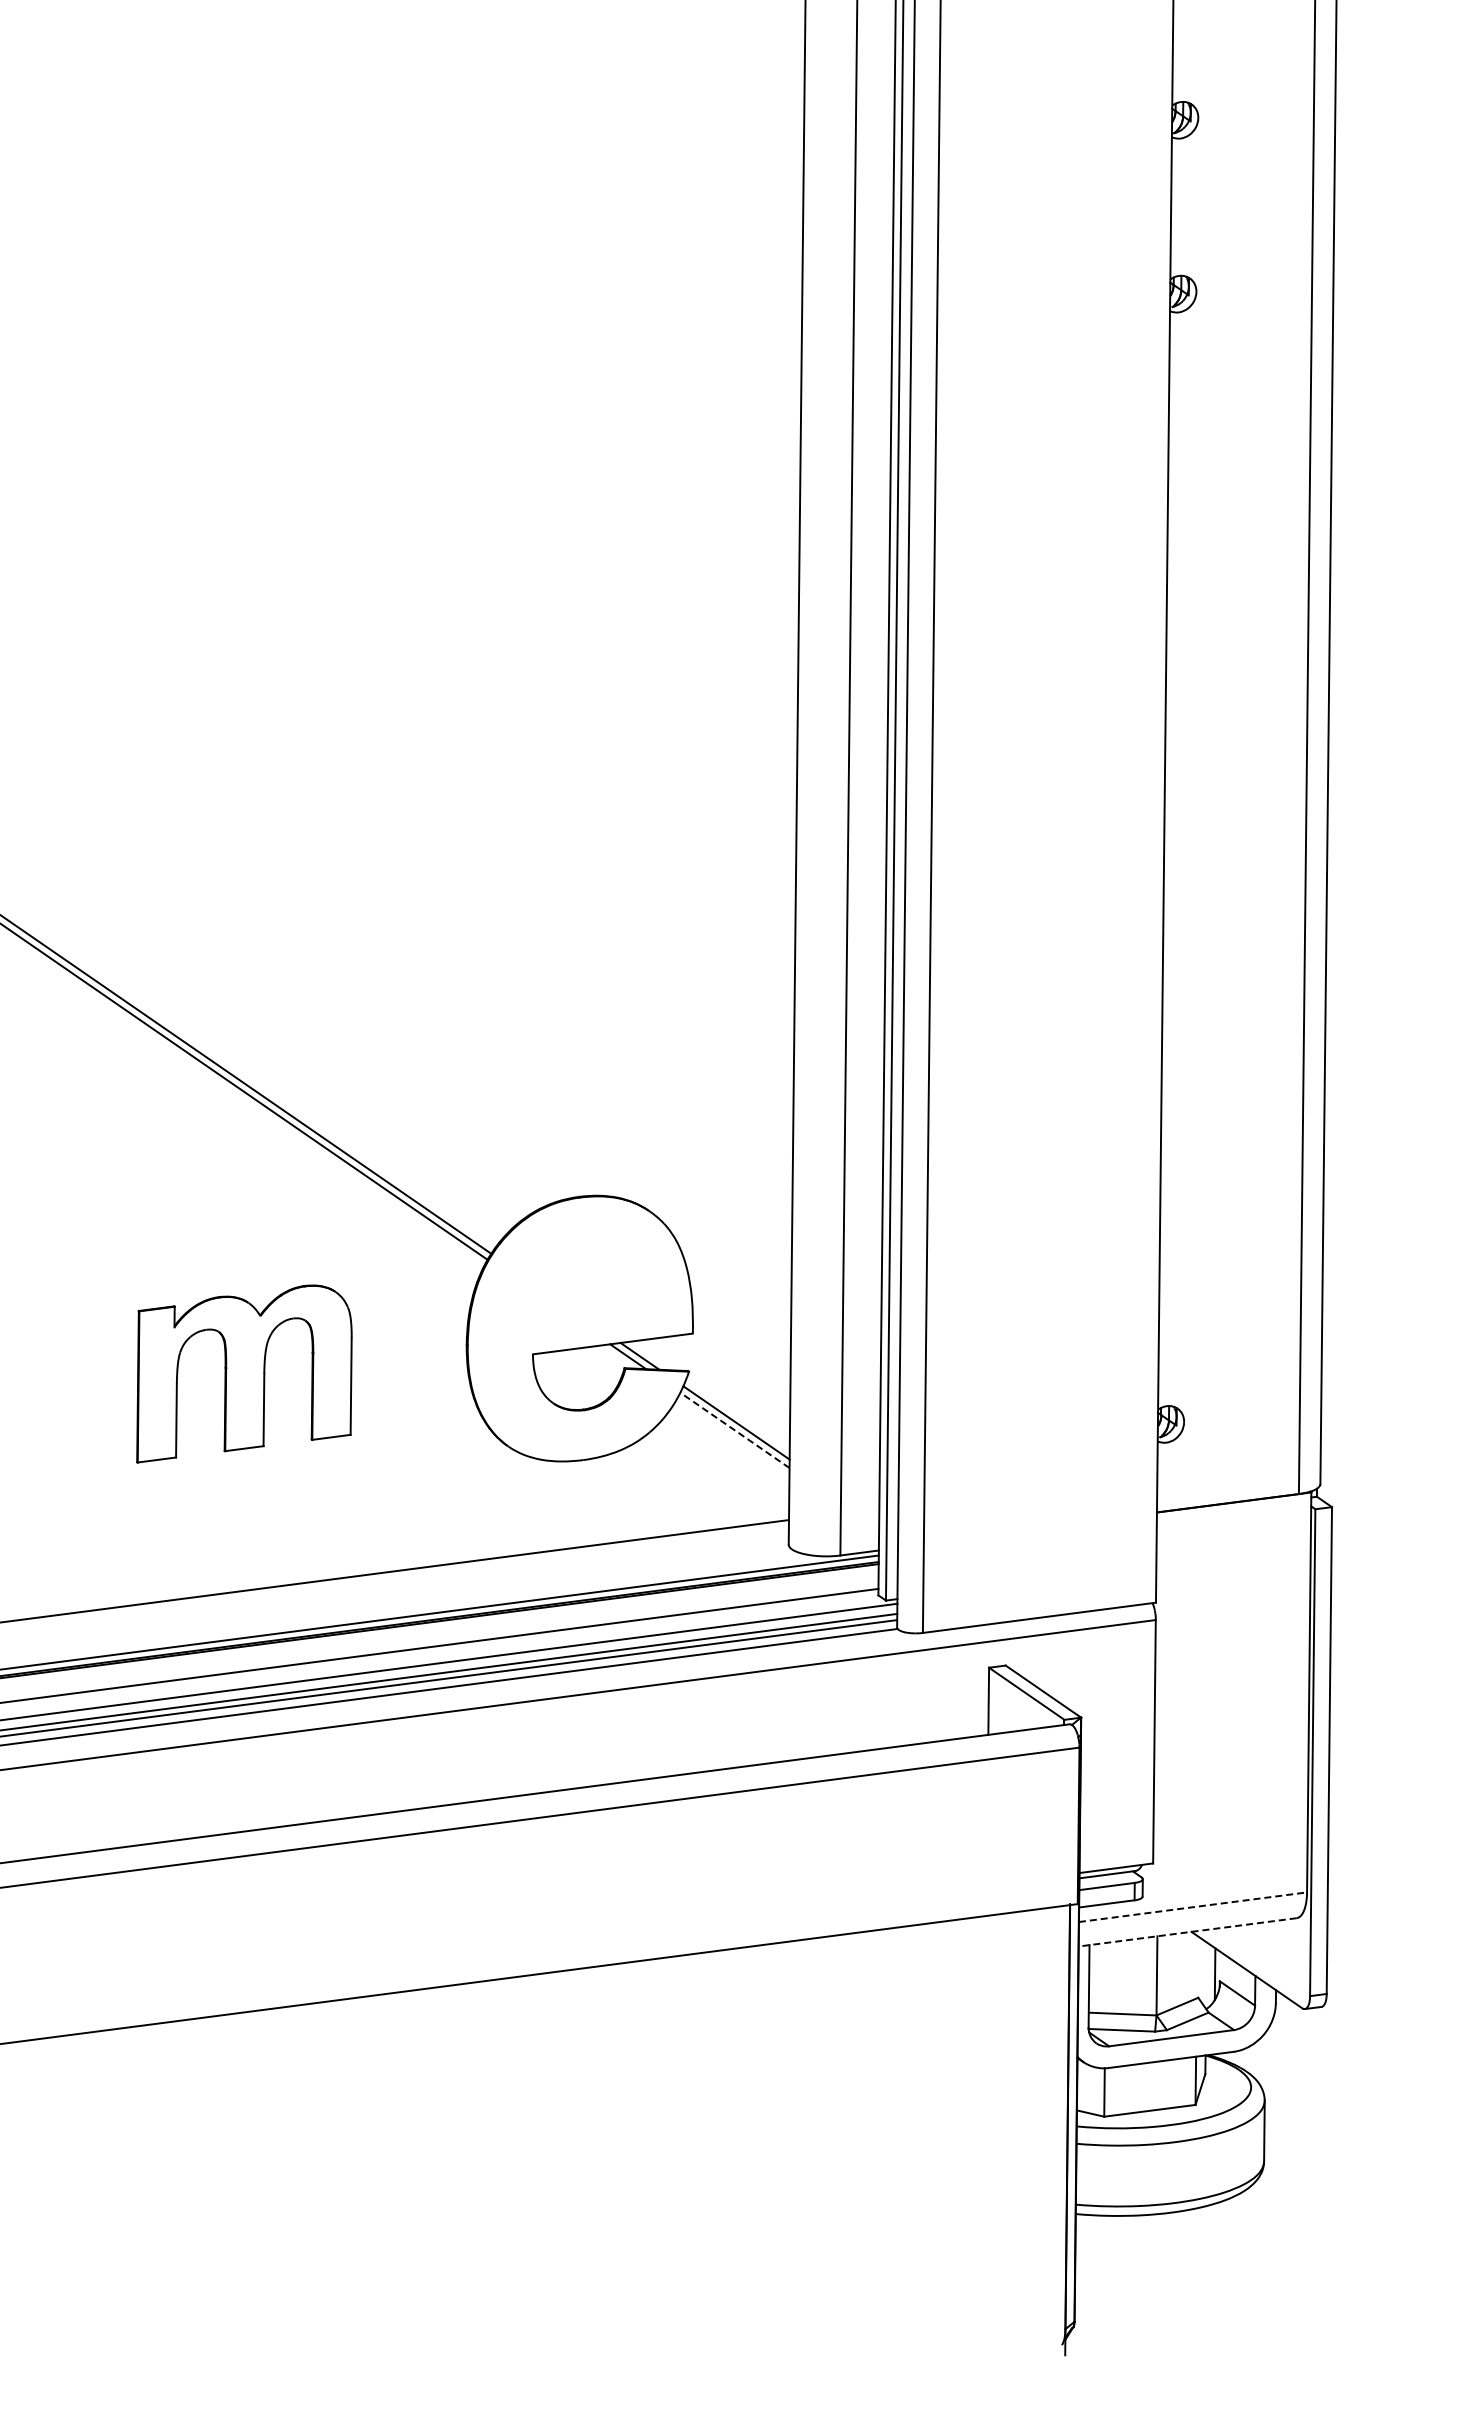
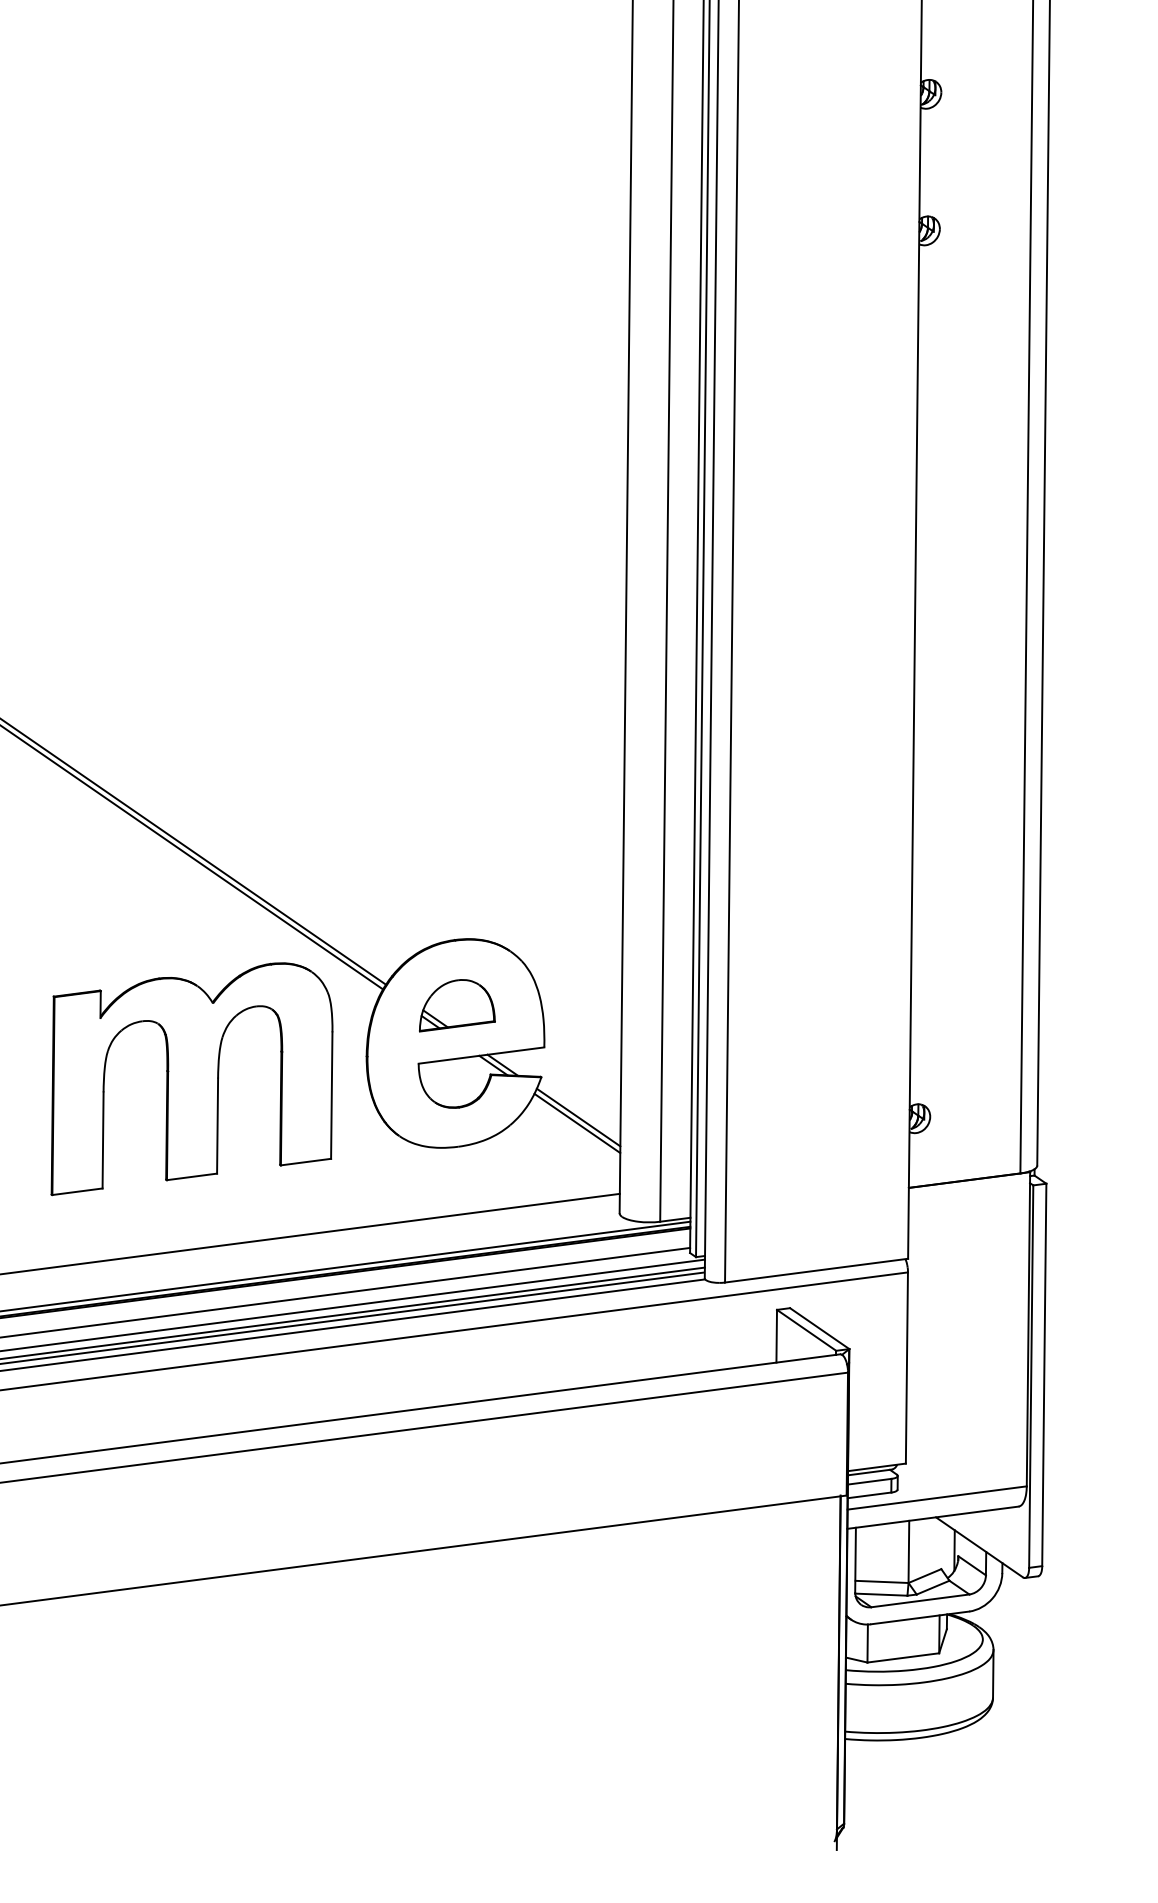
part: (581, 1280) -> (456, 1005), added
part: (244, 1373) -> (192, 1078), size x1.67
line: (734, 1430) -> (577, 1123), dashed -> solid
line: (1193, 1907) -> (937, 1498), dashed -> solid
line: (1187, 1932) -> (932, 1517), dashed -> solid

